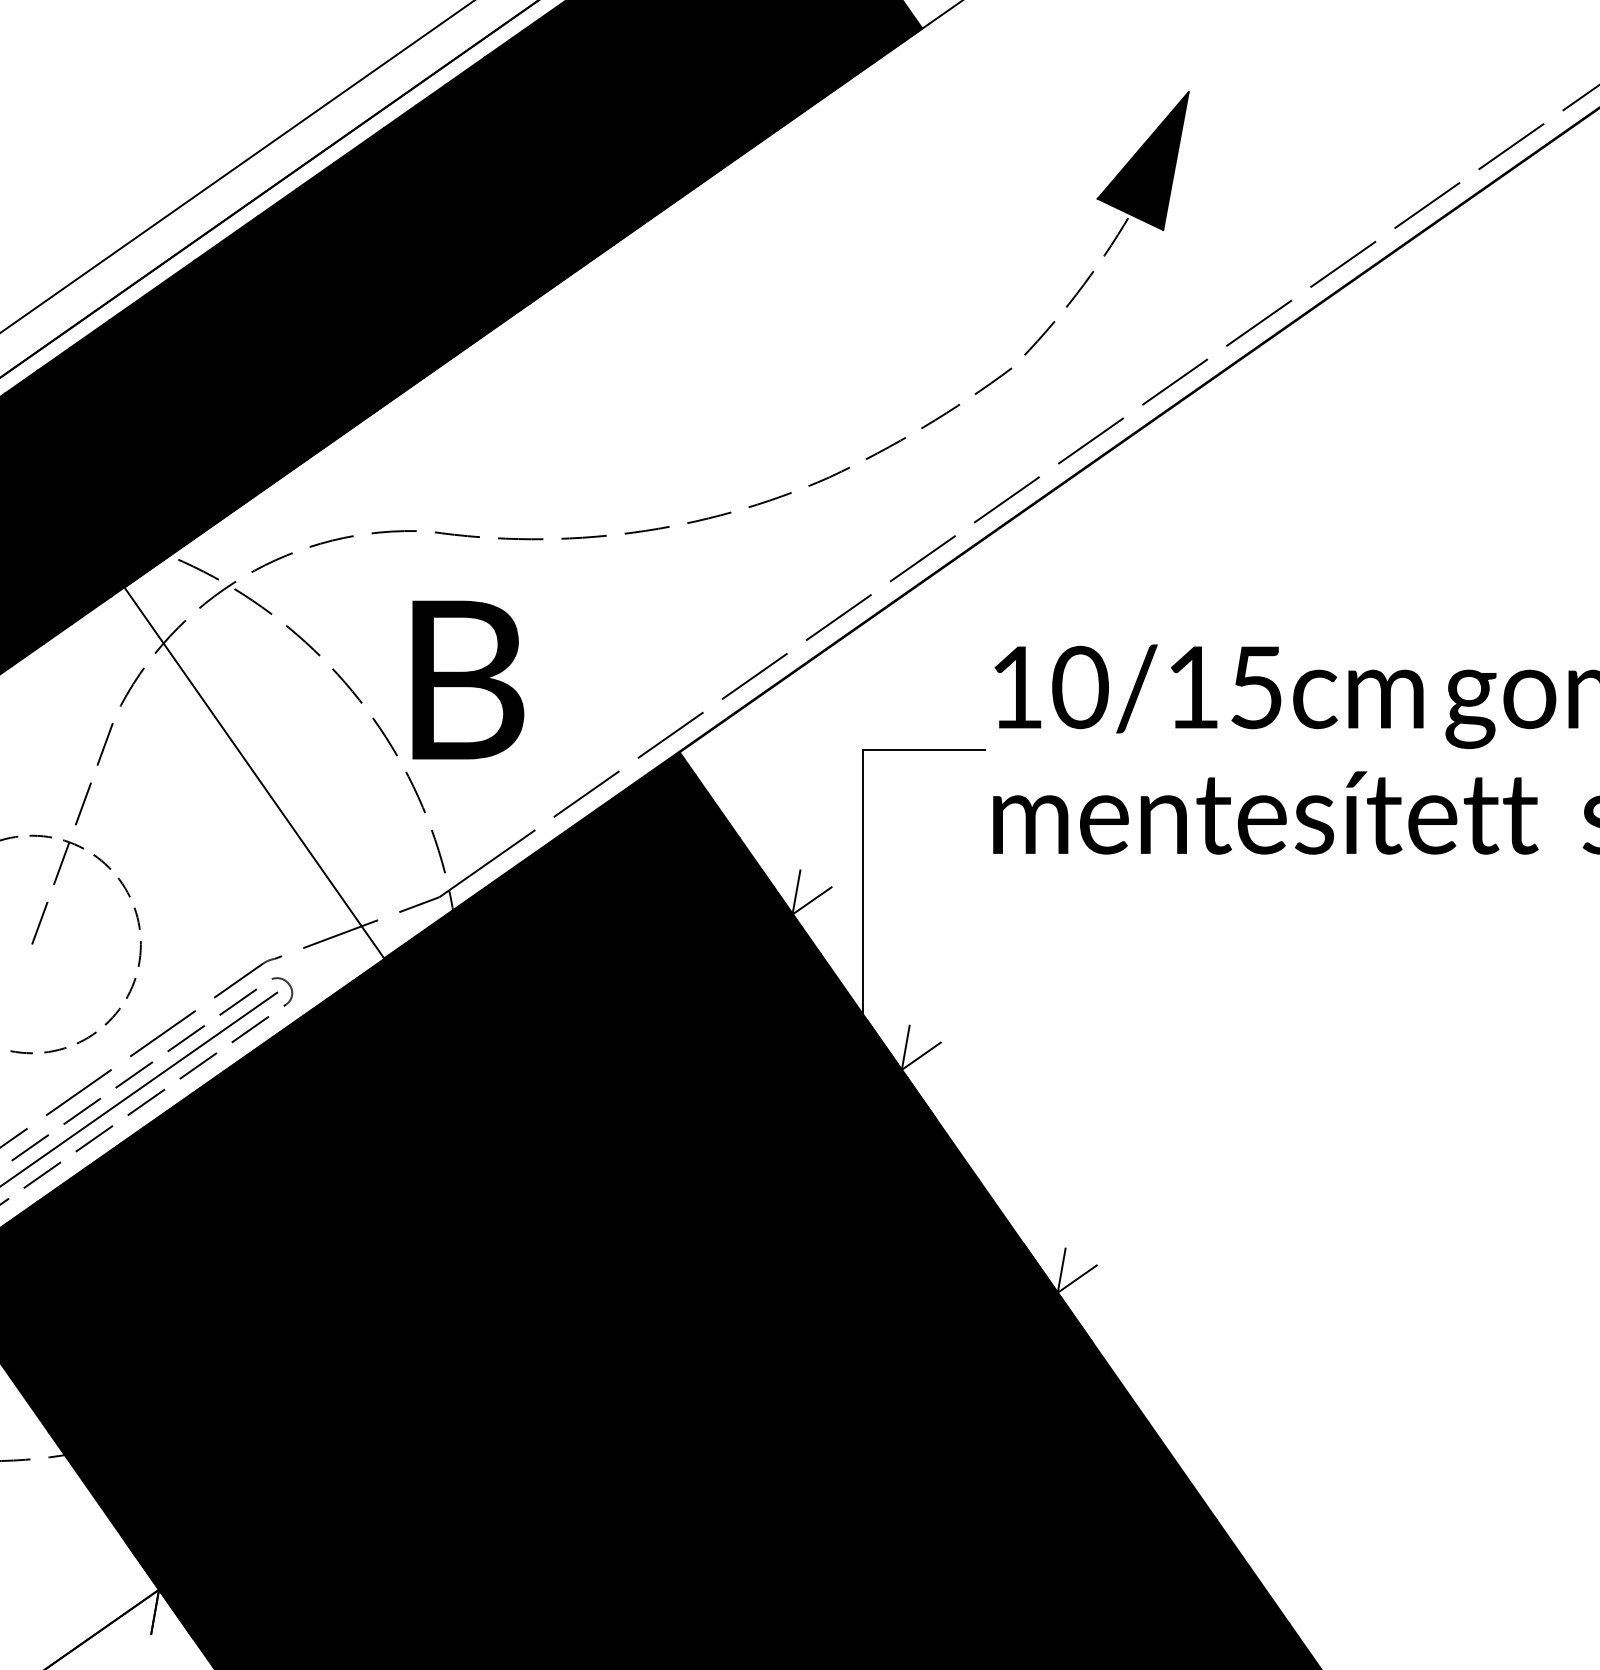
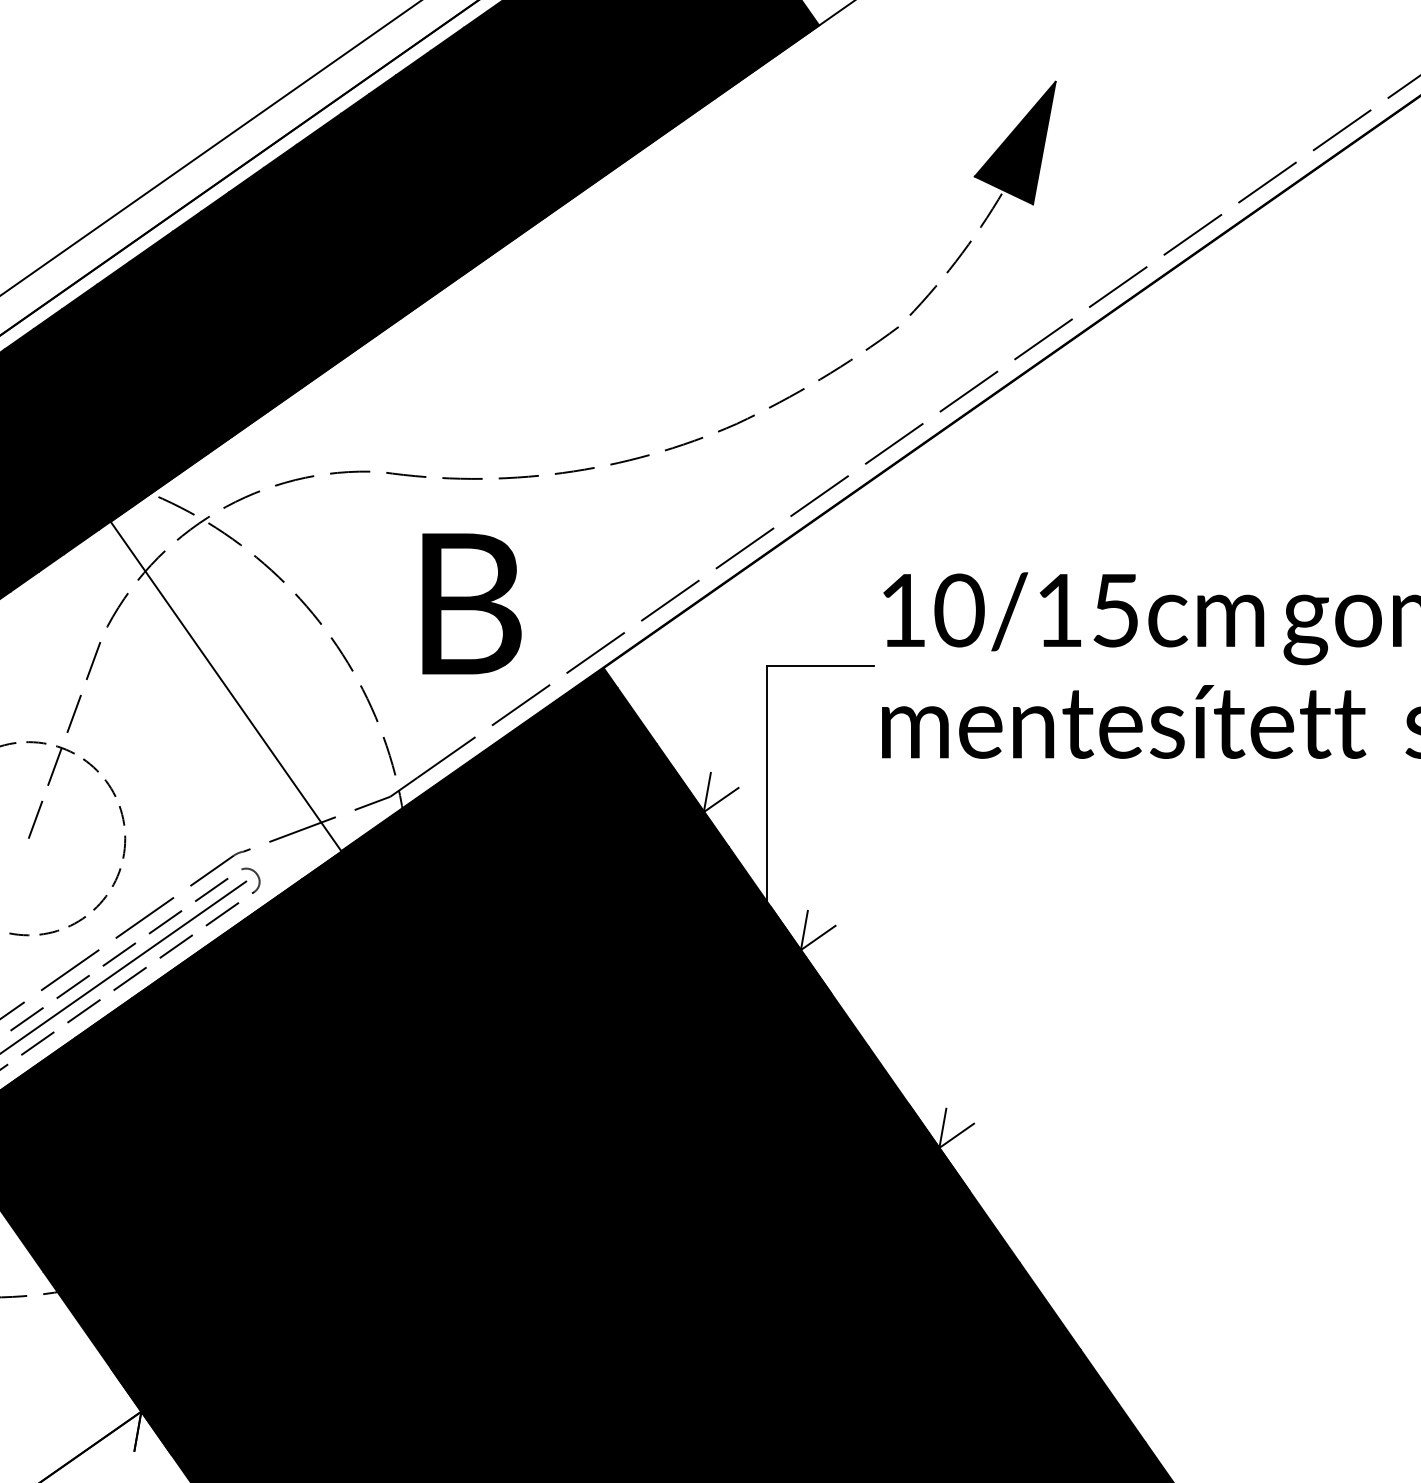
text: (467, 679) -> (471, 603), moved

